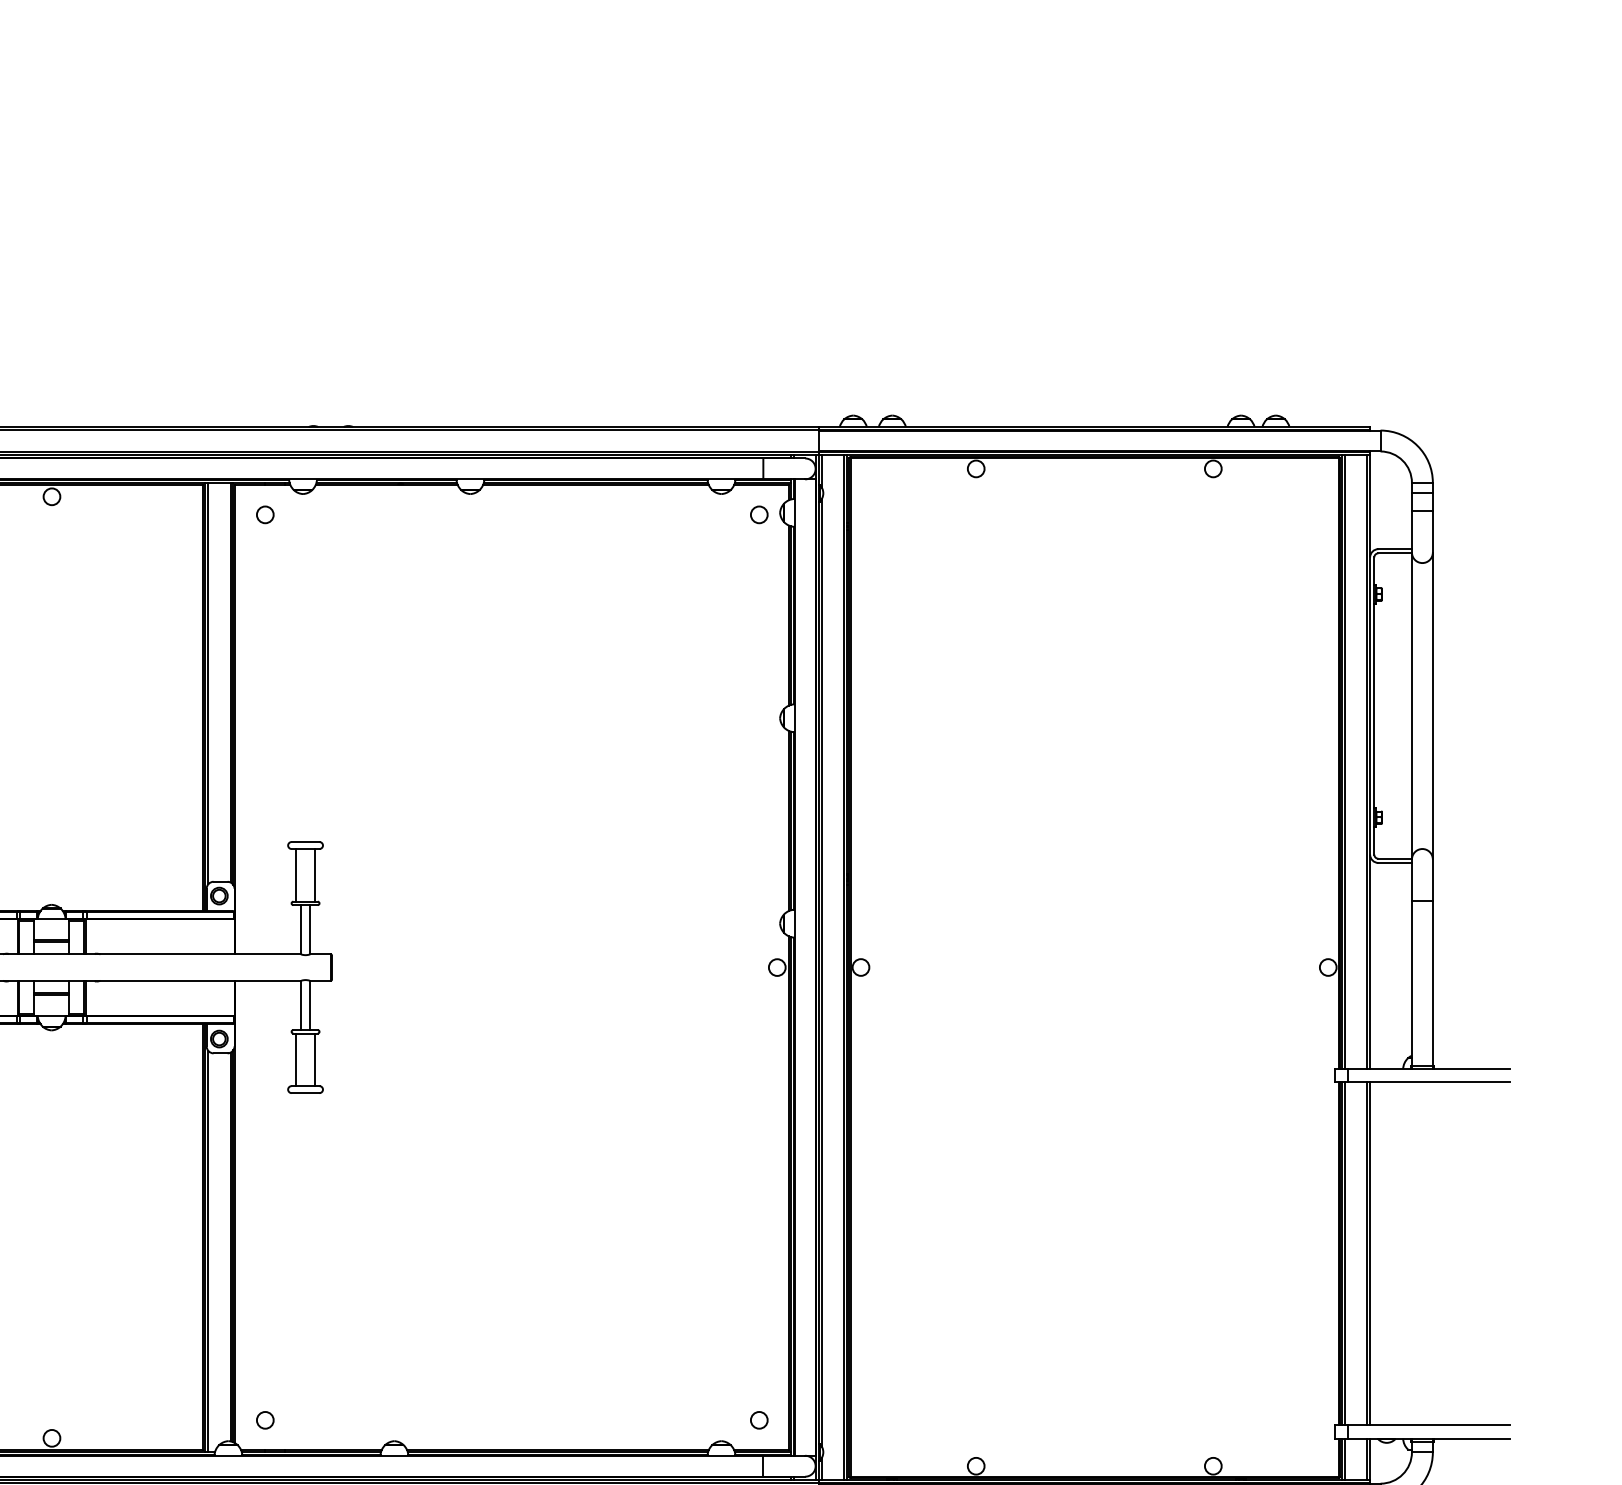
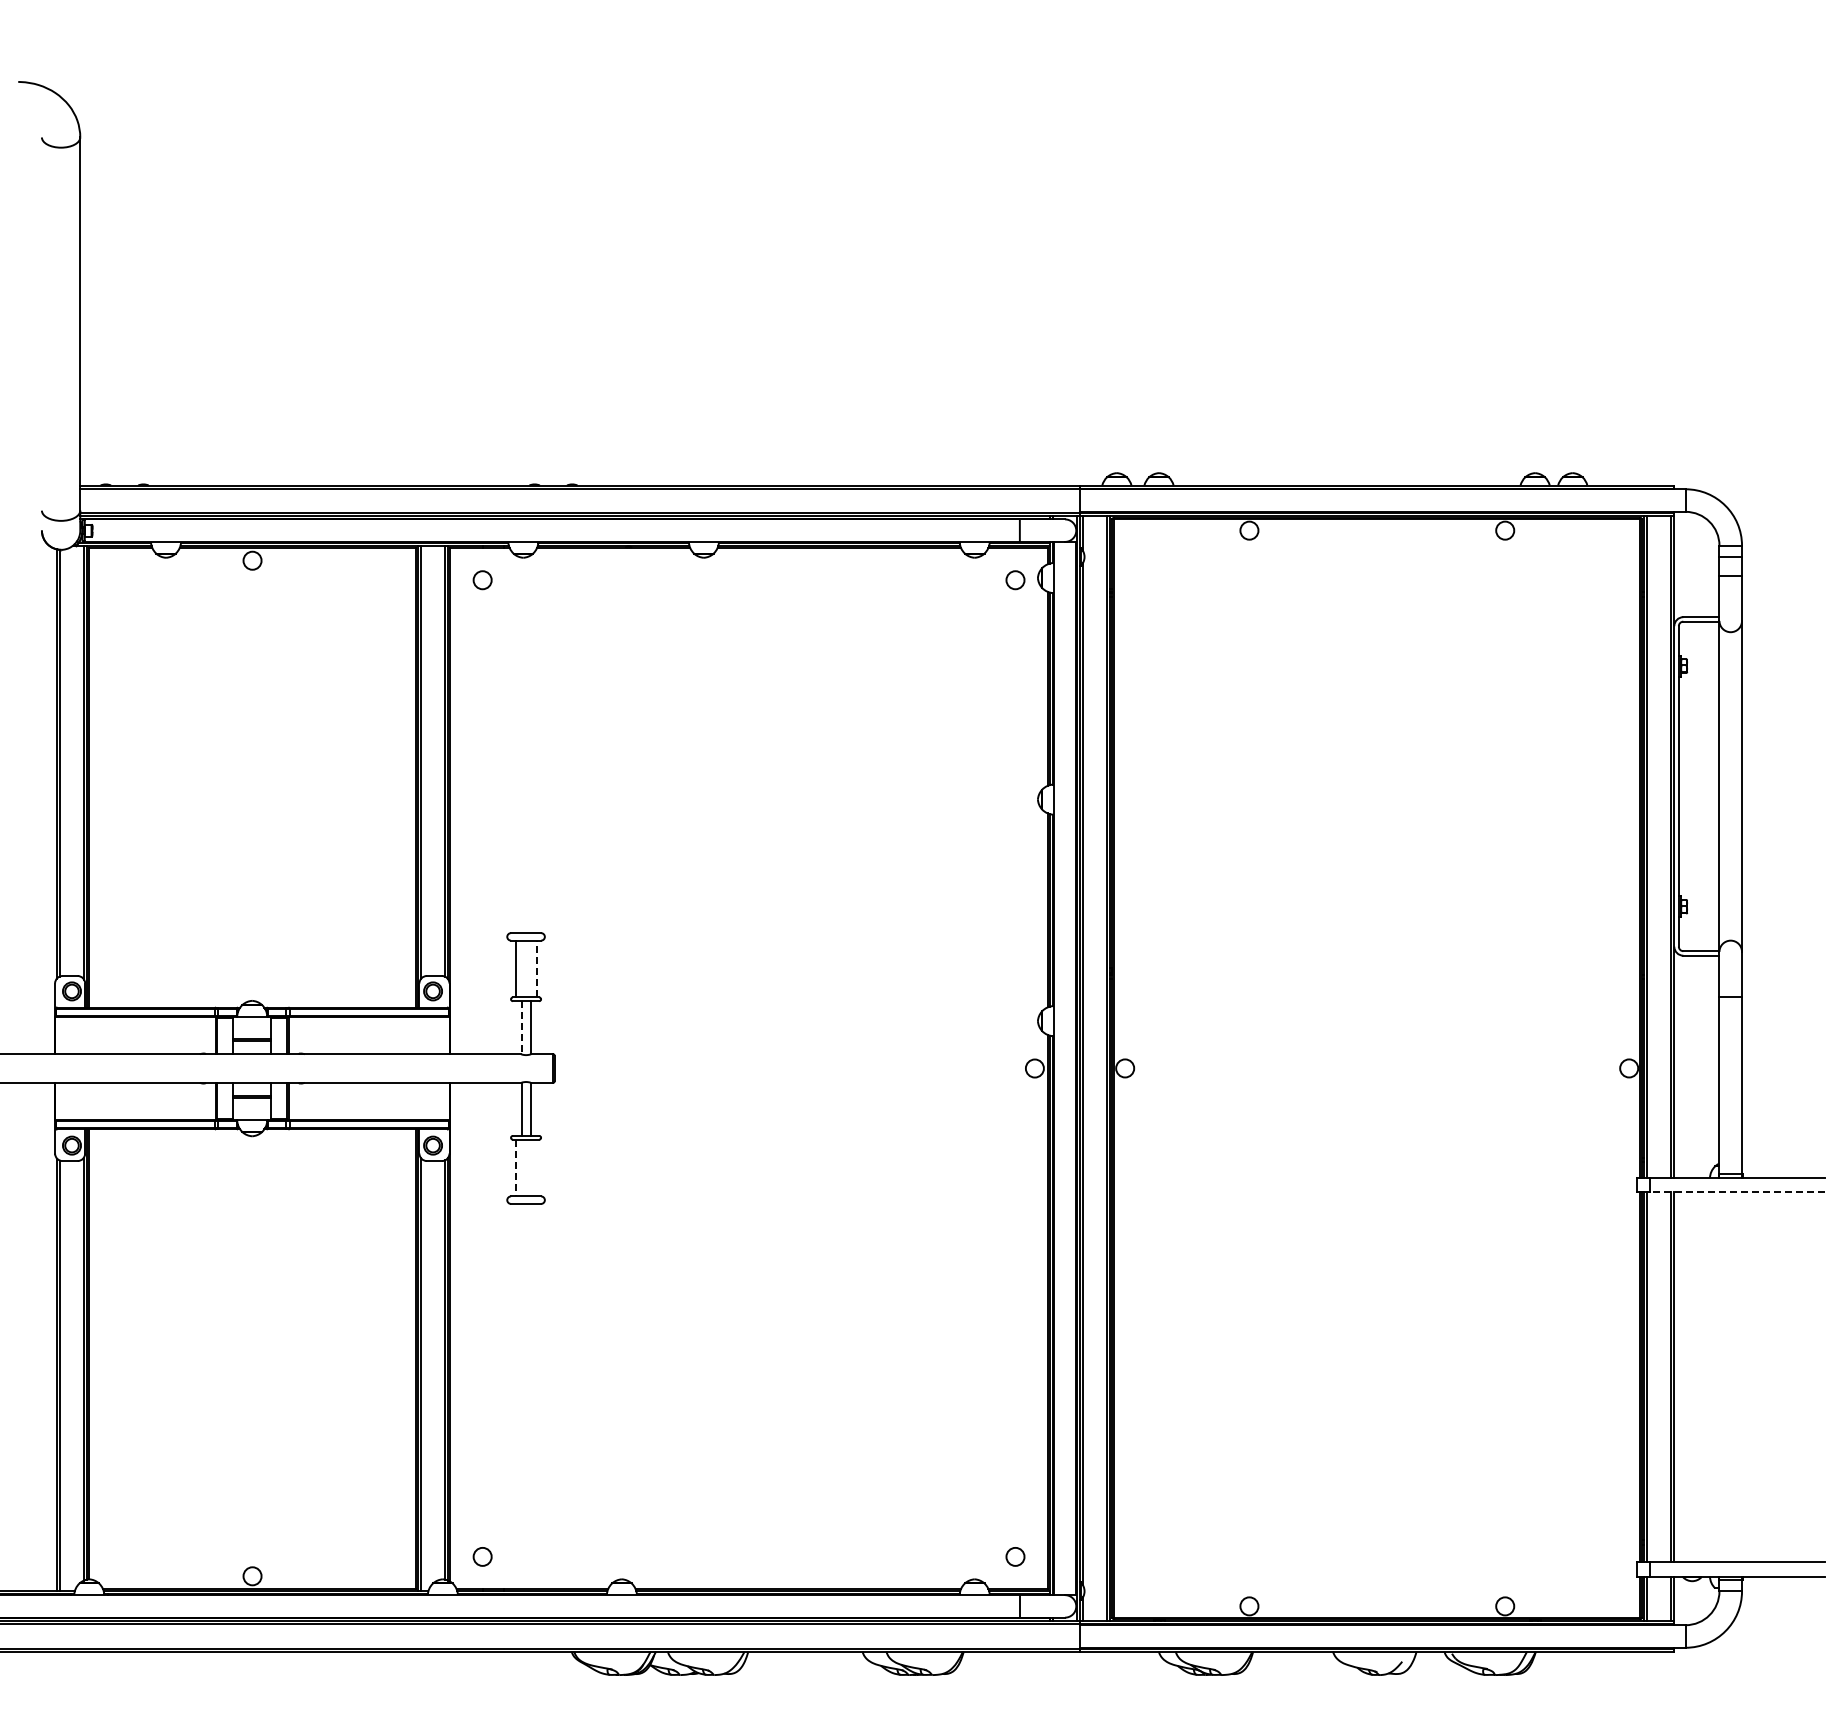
line: (315, 874) -> (536, 968), solid -> dashed
line: (301, 929) -> (521, 1027), solid -> dashed
line: (315, 1059) -> (536, 1167), removed
line: (295, 1060) -> (515, 1168), solid -> dashed
line: (1428, 1082) -> (1737, 1192), solid -> dashed

